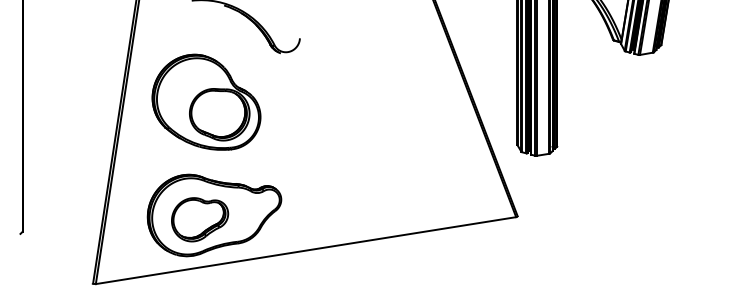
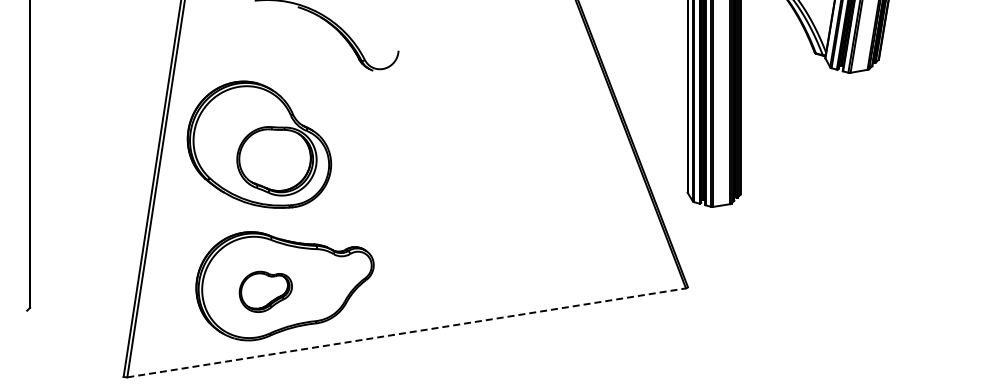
part: (206, 102) -> (259, 144), moved
part: (199, 219) -> (265, 291), size x0.7
line: (305, 250) -> (406, 332), solid -> dashed

